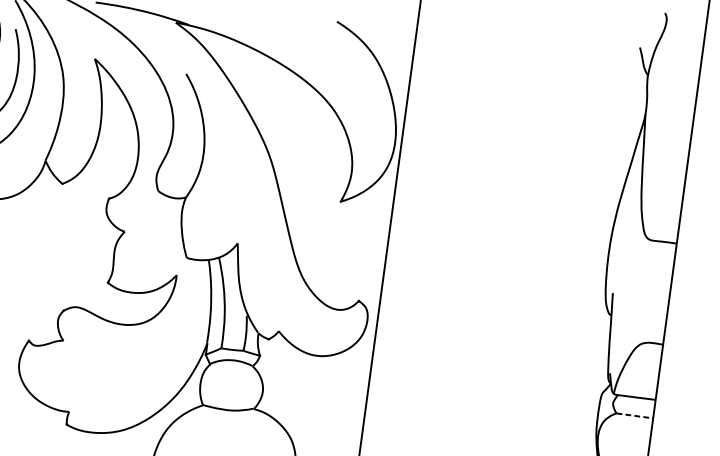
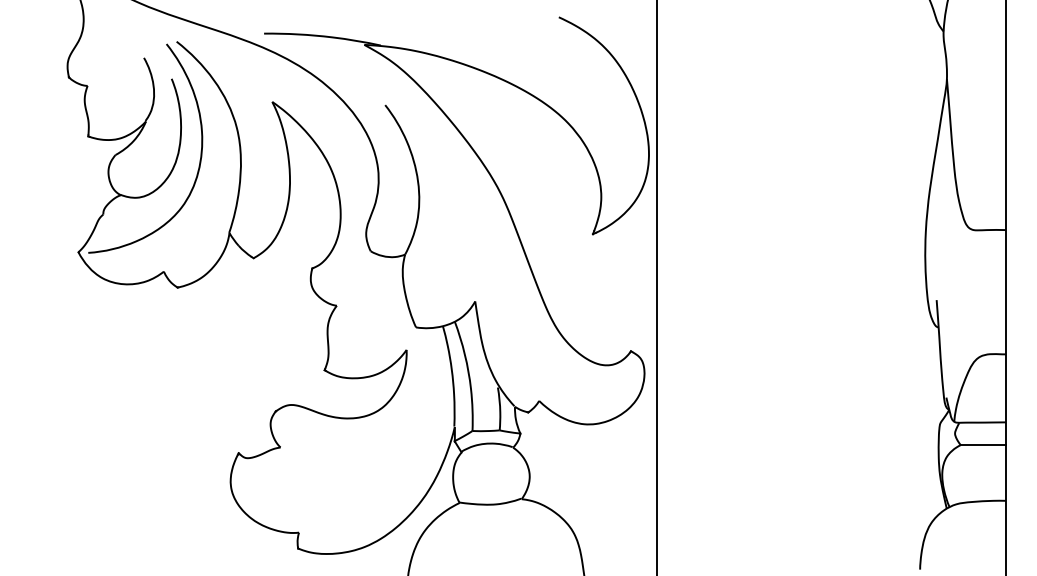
line: (634, 416) -> (983, 445), dashed -> solid

